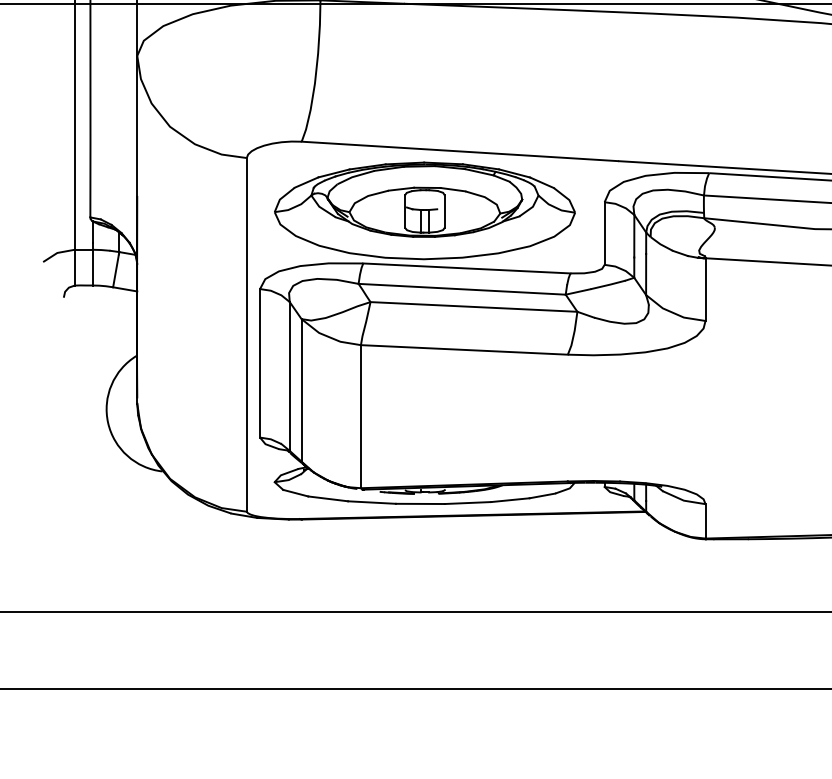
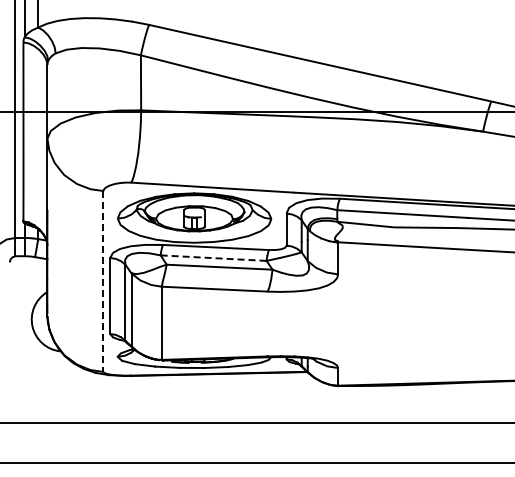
line: (463, 289) -> (214, 258), solid -> dashed
line: (246, 334) -> (103, 281), solid -> dashed

